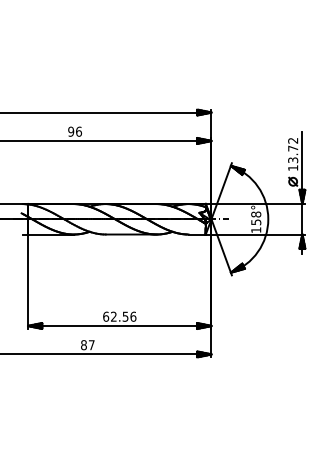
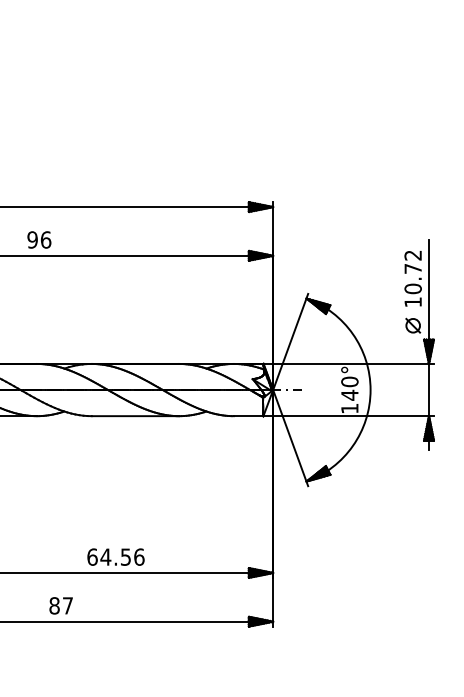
text: (293, 160) -> (413, 289), 13.72 -> 10.72
text: (256, 218) -> (350, 388), 158° -> 140°
text: (113, 316) -> (105, 556), 62.56 -> 64.56

